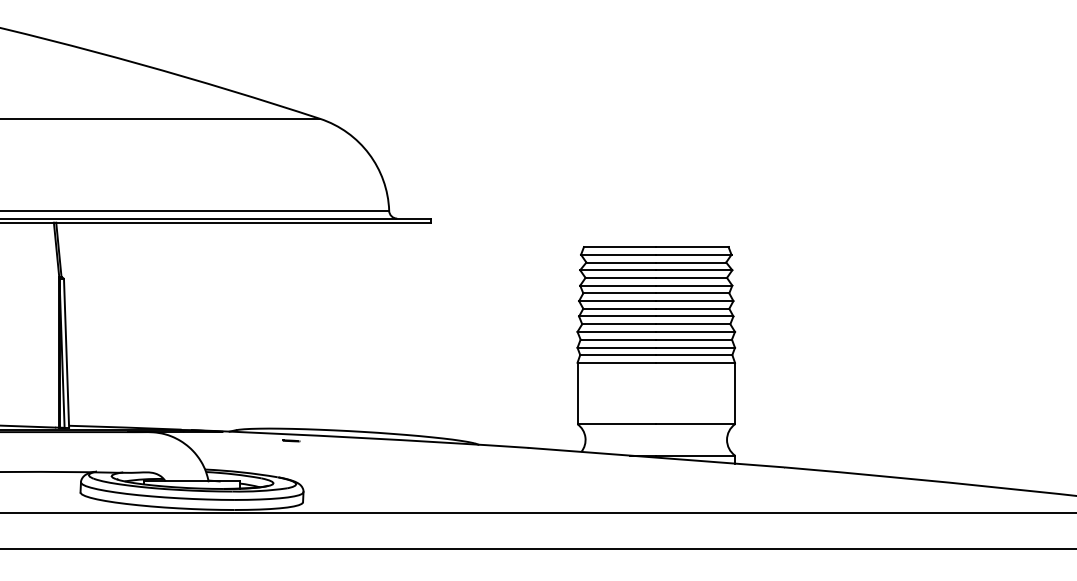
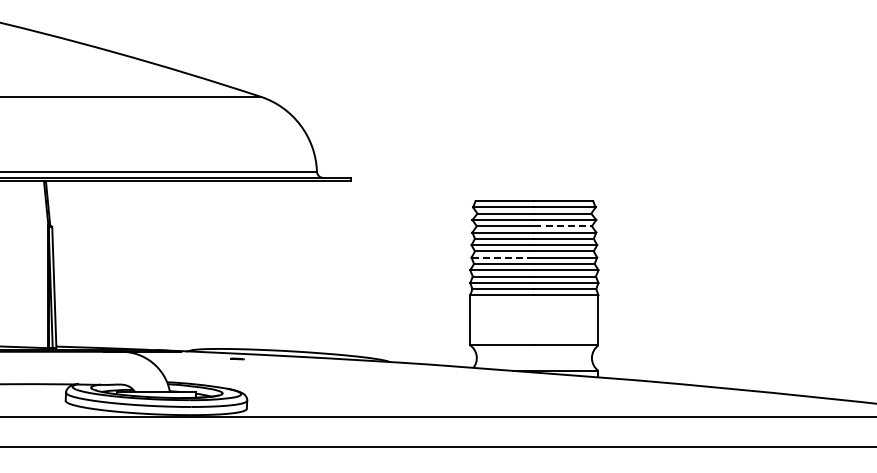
line: (692, 278) -> (563, 226), solid -> dashed
line: (618, 316) -> (503, 257), solid -> dashed

